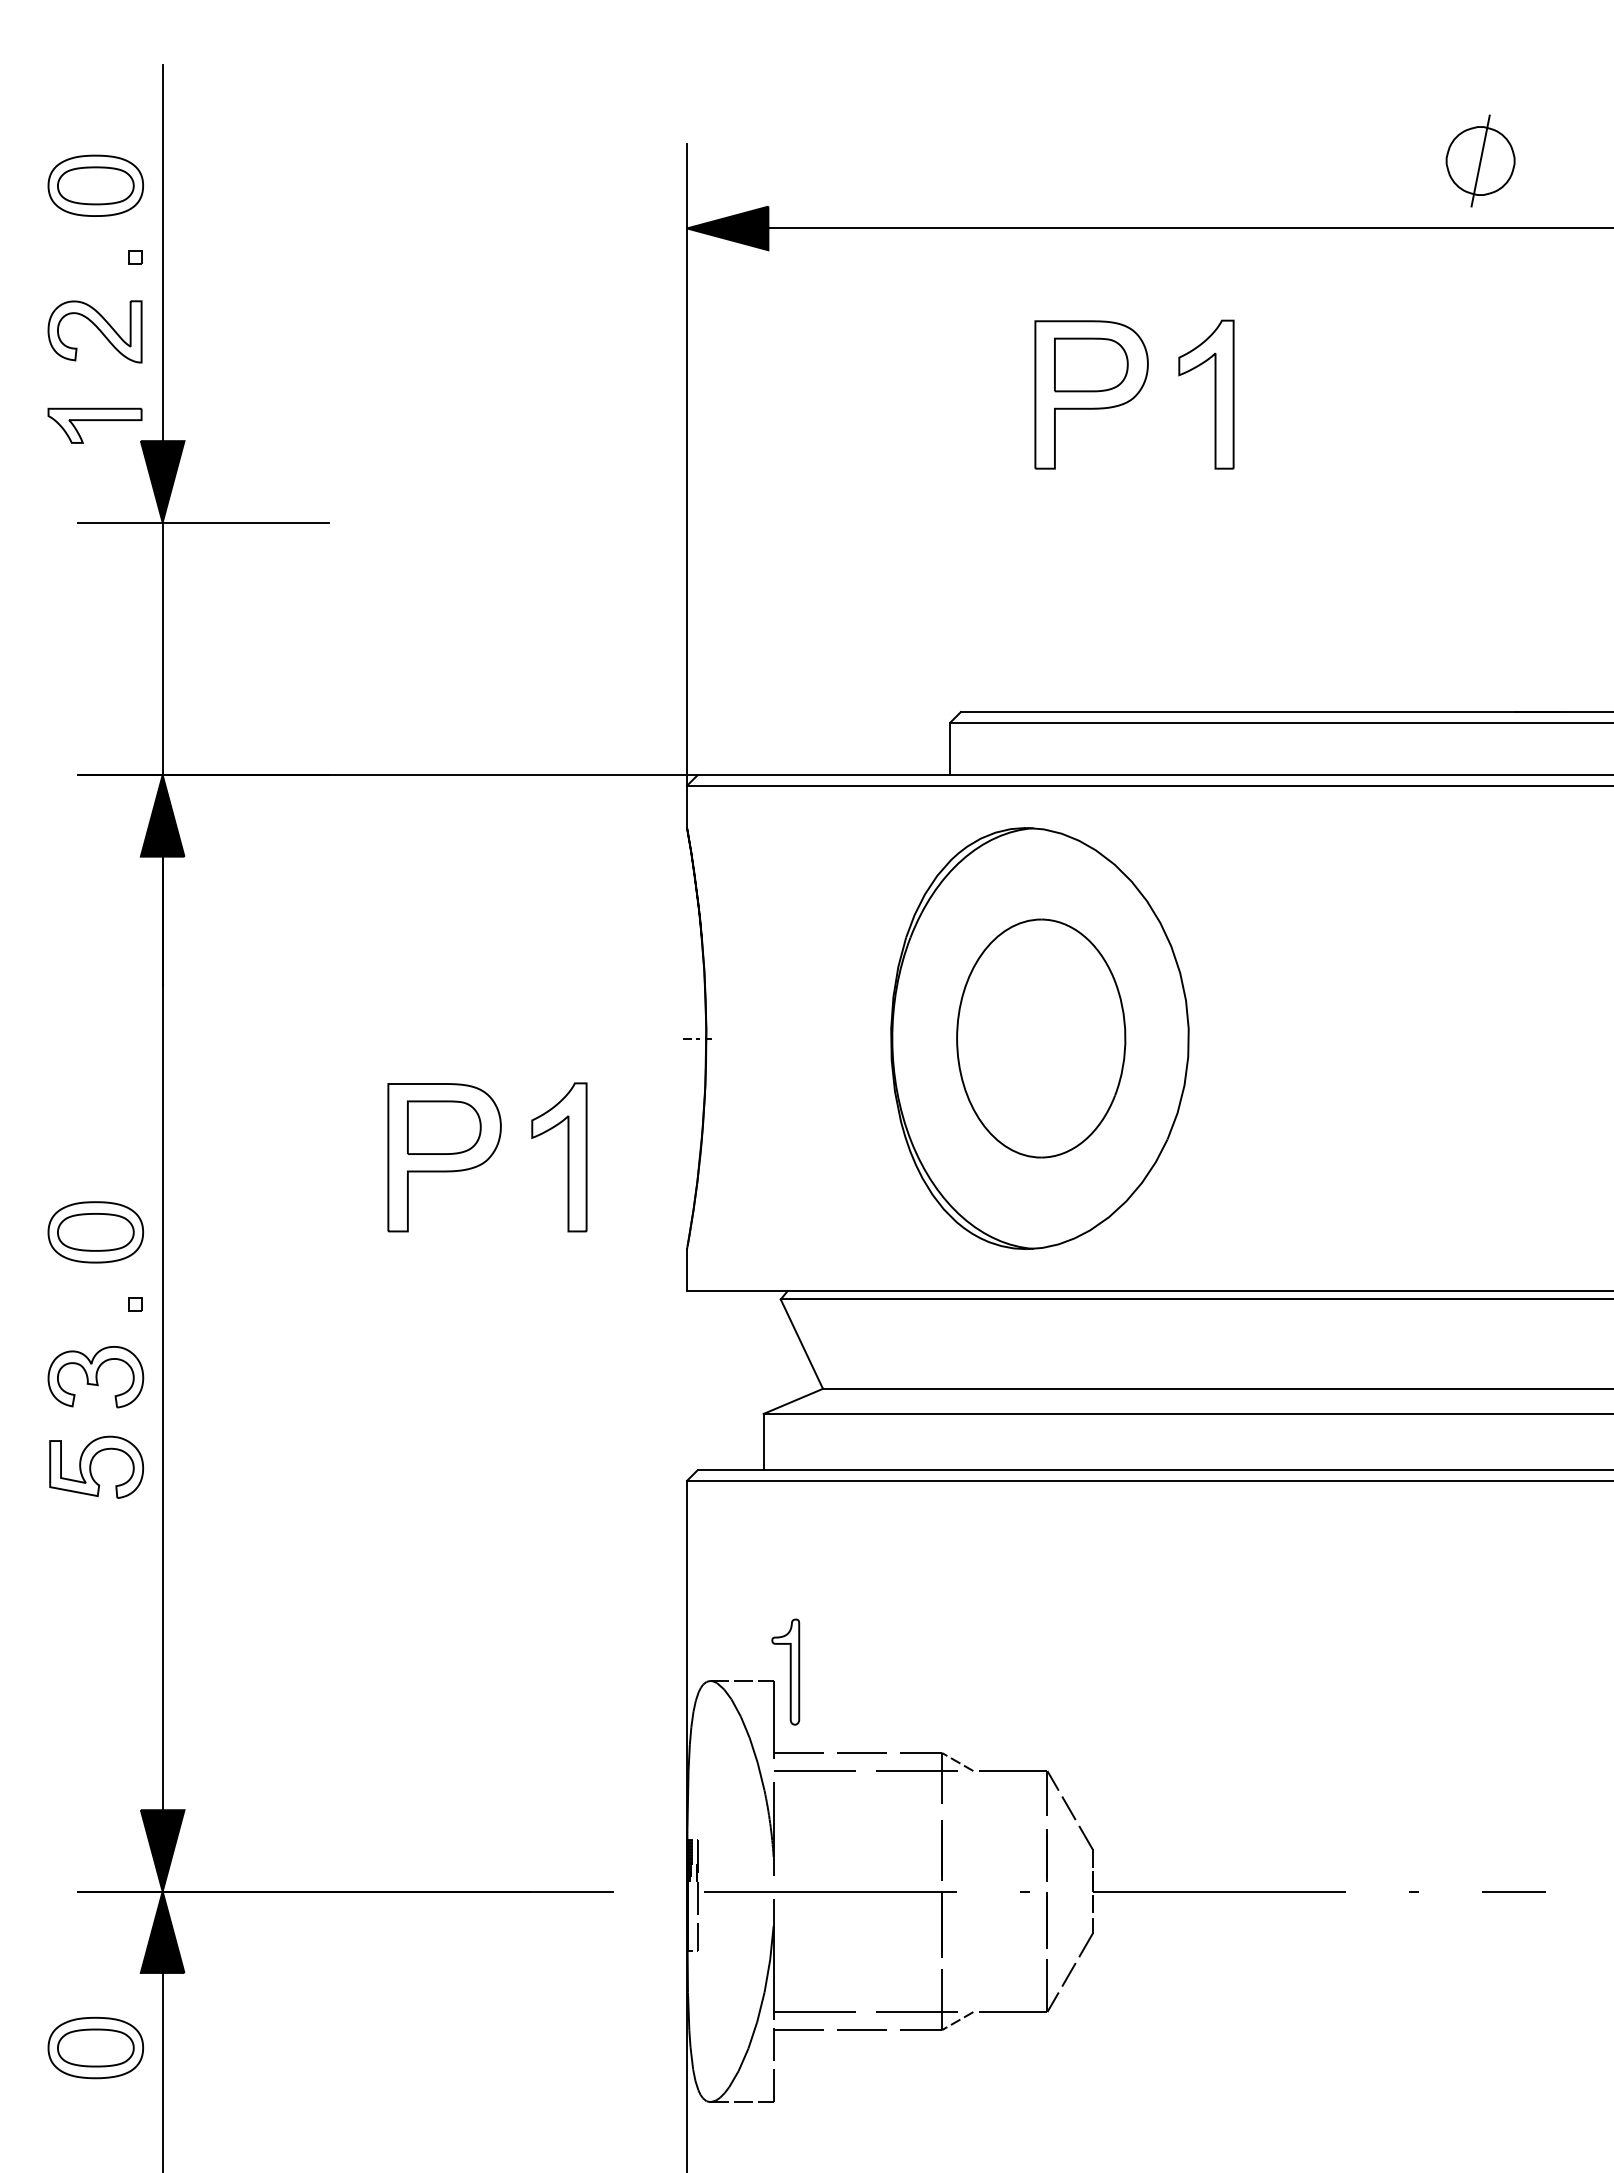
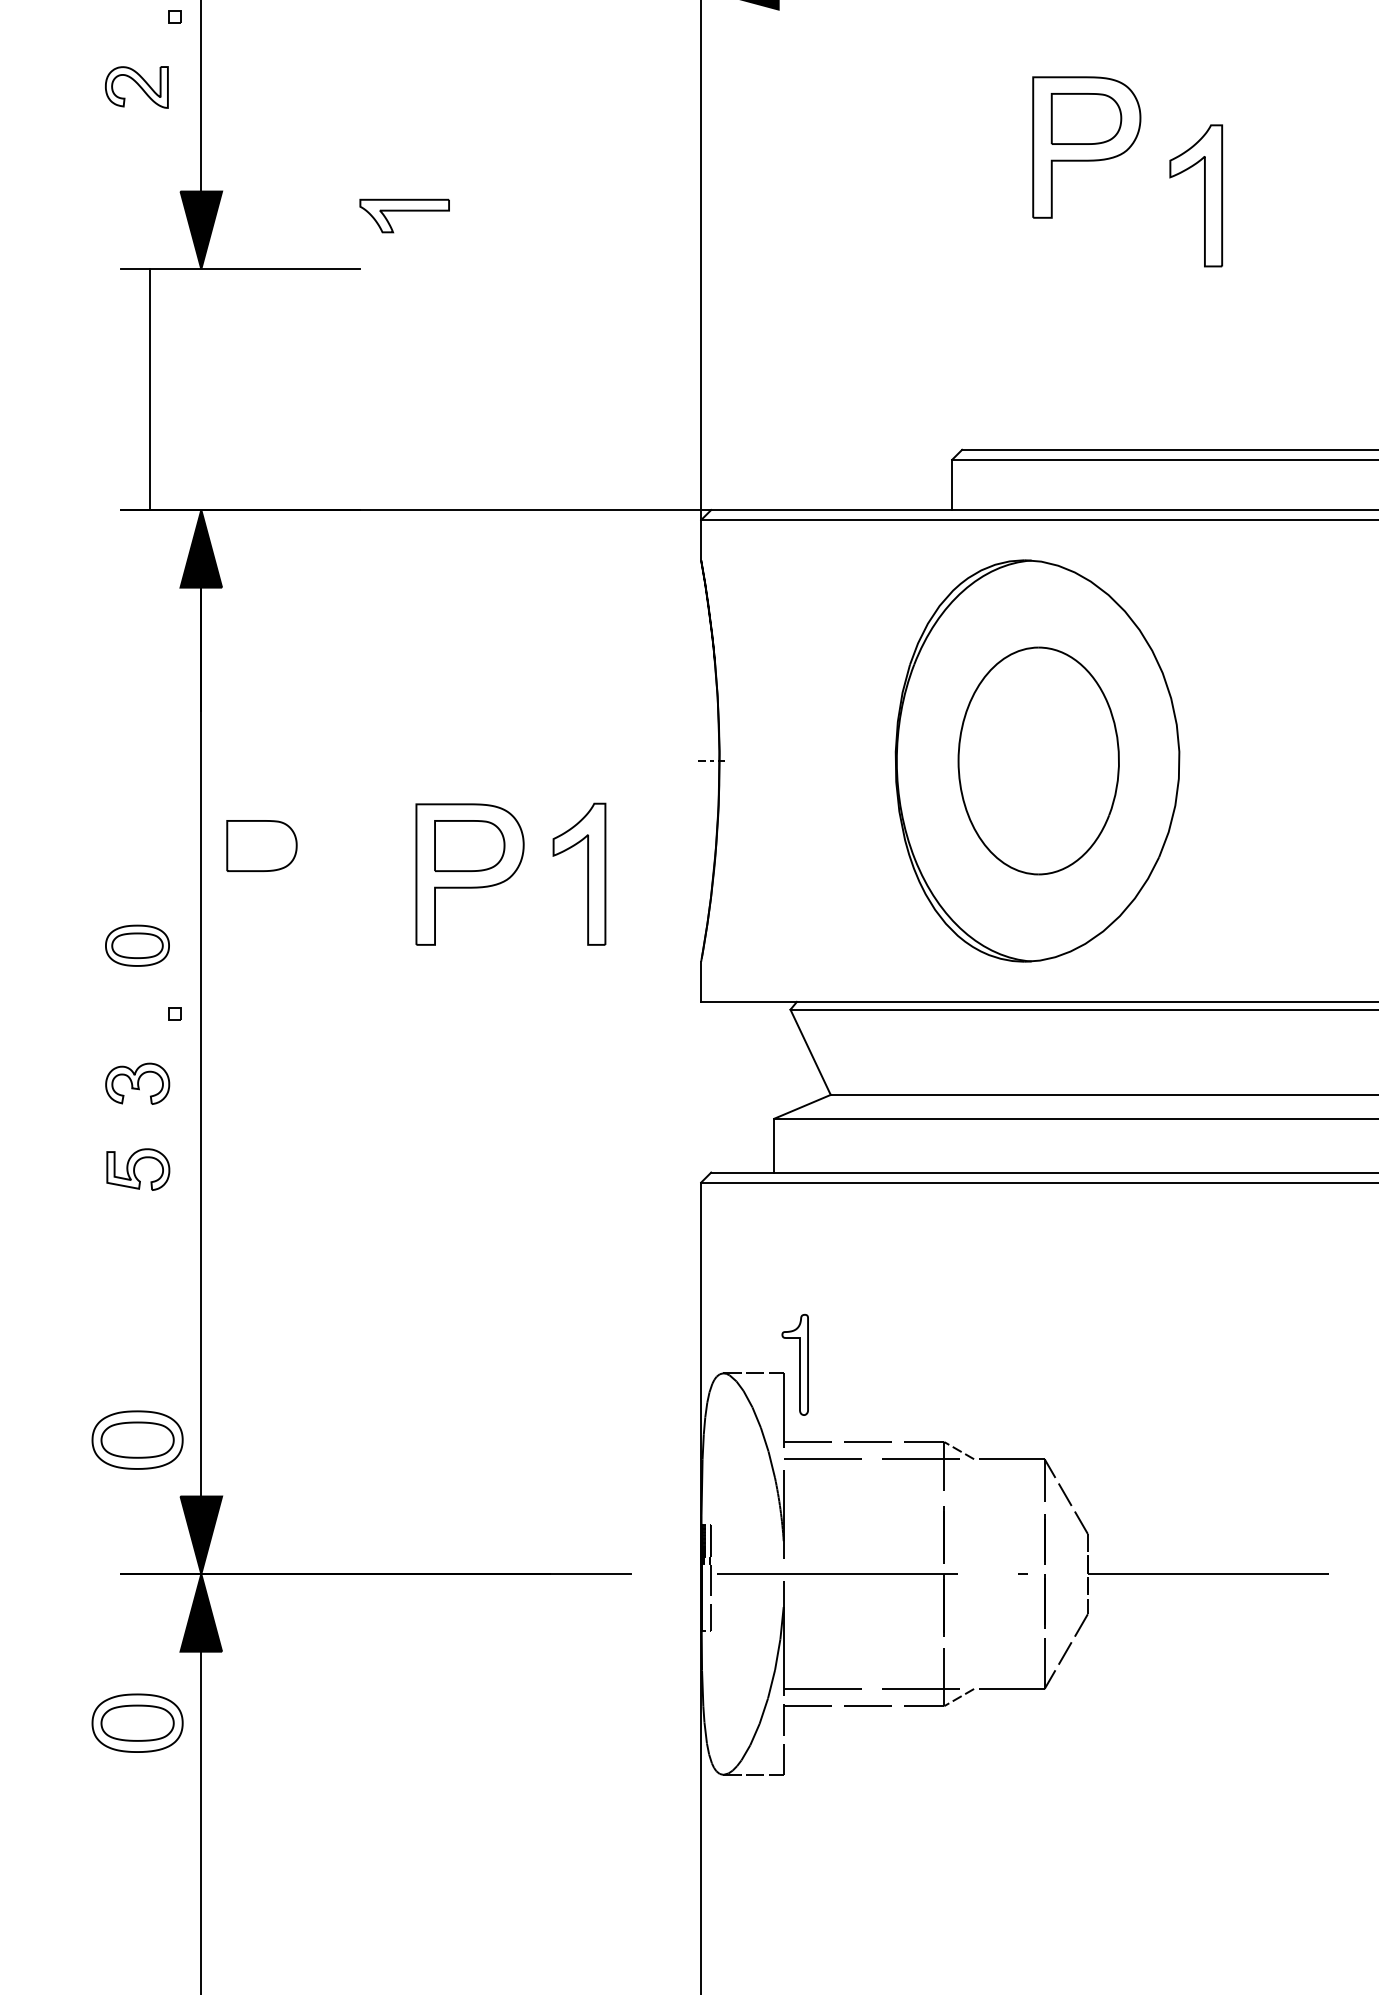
part: (94, 331) -> (136, 87), size x0.7
part: (1214, 394) -> (1203, 195), moved
part: (94, 425) -> (404, 215), moved
line: (162, 648) -> (149, 389), moved
part: (226, 1127) -> (262, 845), added
part: (95, 1232) -> (137, 945), size x0.7
part: (95, 1377) -> (137, 1084), size x0.7
part: (96, 1466) -> (138, 1168), size x0.7
part: (95, 1750) -> (137, 1439), added

